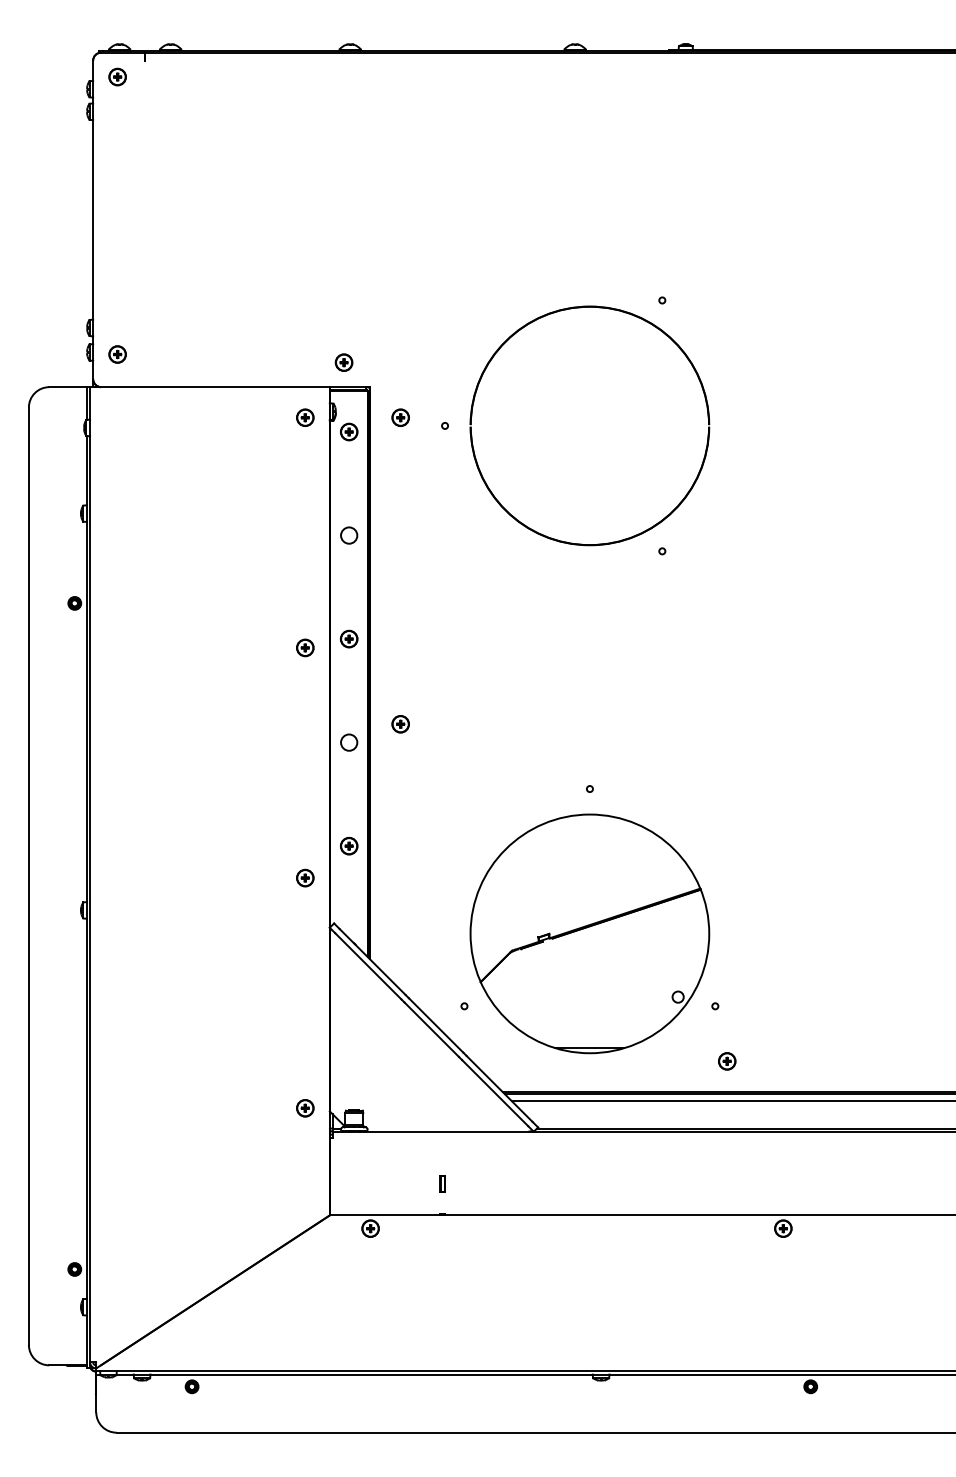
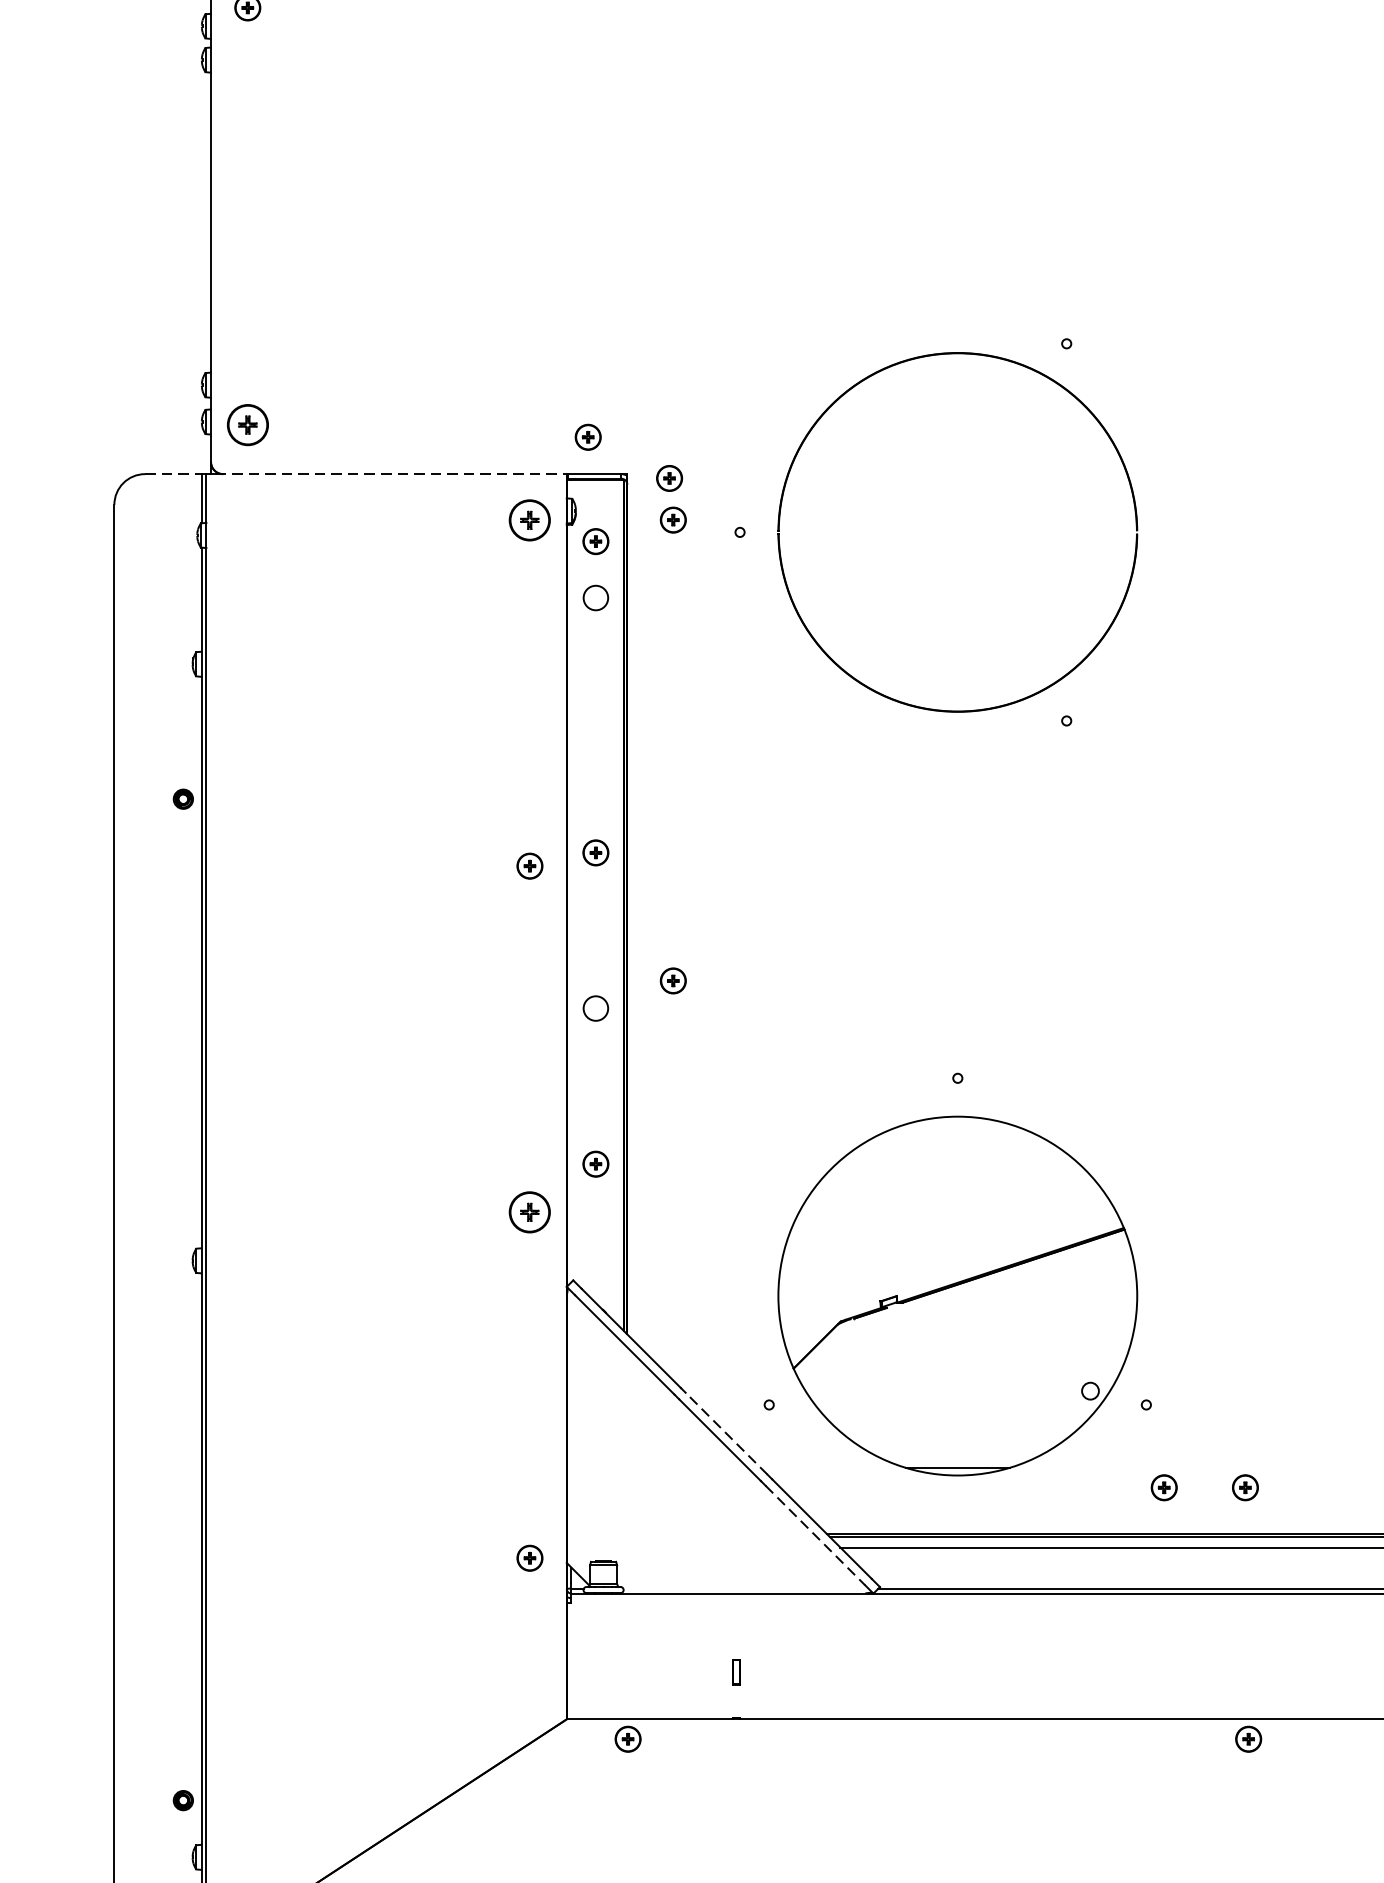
part: (117, 354) -> (247, 425), size x1.6
line: (68, 387) -> (173, 474), solid -> dashed
line: (213, 387) -> (391, 474), solid -> dashed
part: (398, 389) -> (670, 477), added
part: (305, 417) -> (530, 519), size x1.6
circle: (349, 535) -> (596, 597), moved
part: (305, 877) -> (530, 1211), size x1.6
line: (436, 1025) -> (727, 1433), solid -> dashed
part: (781, 1061) -> (1245, 1487), added
line: (495, 1093) -> (815, 1536), solid -> dashed

